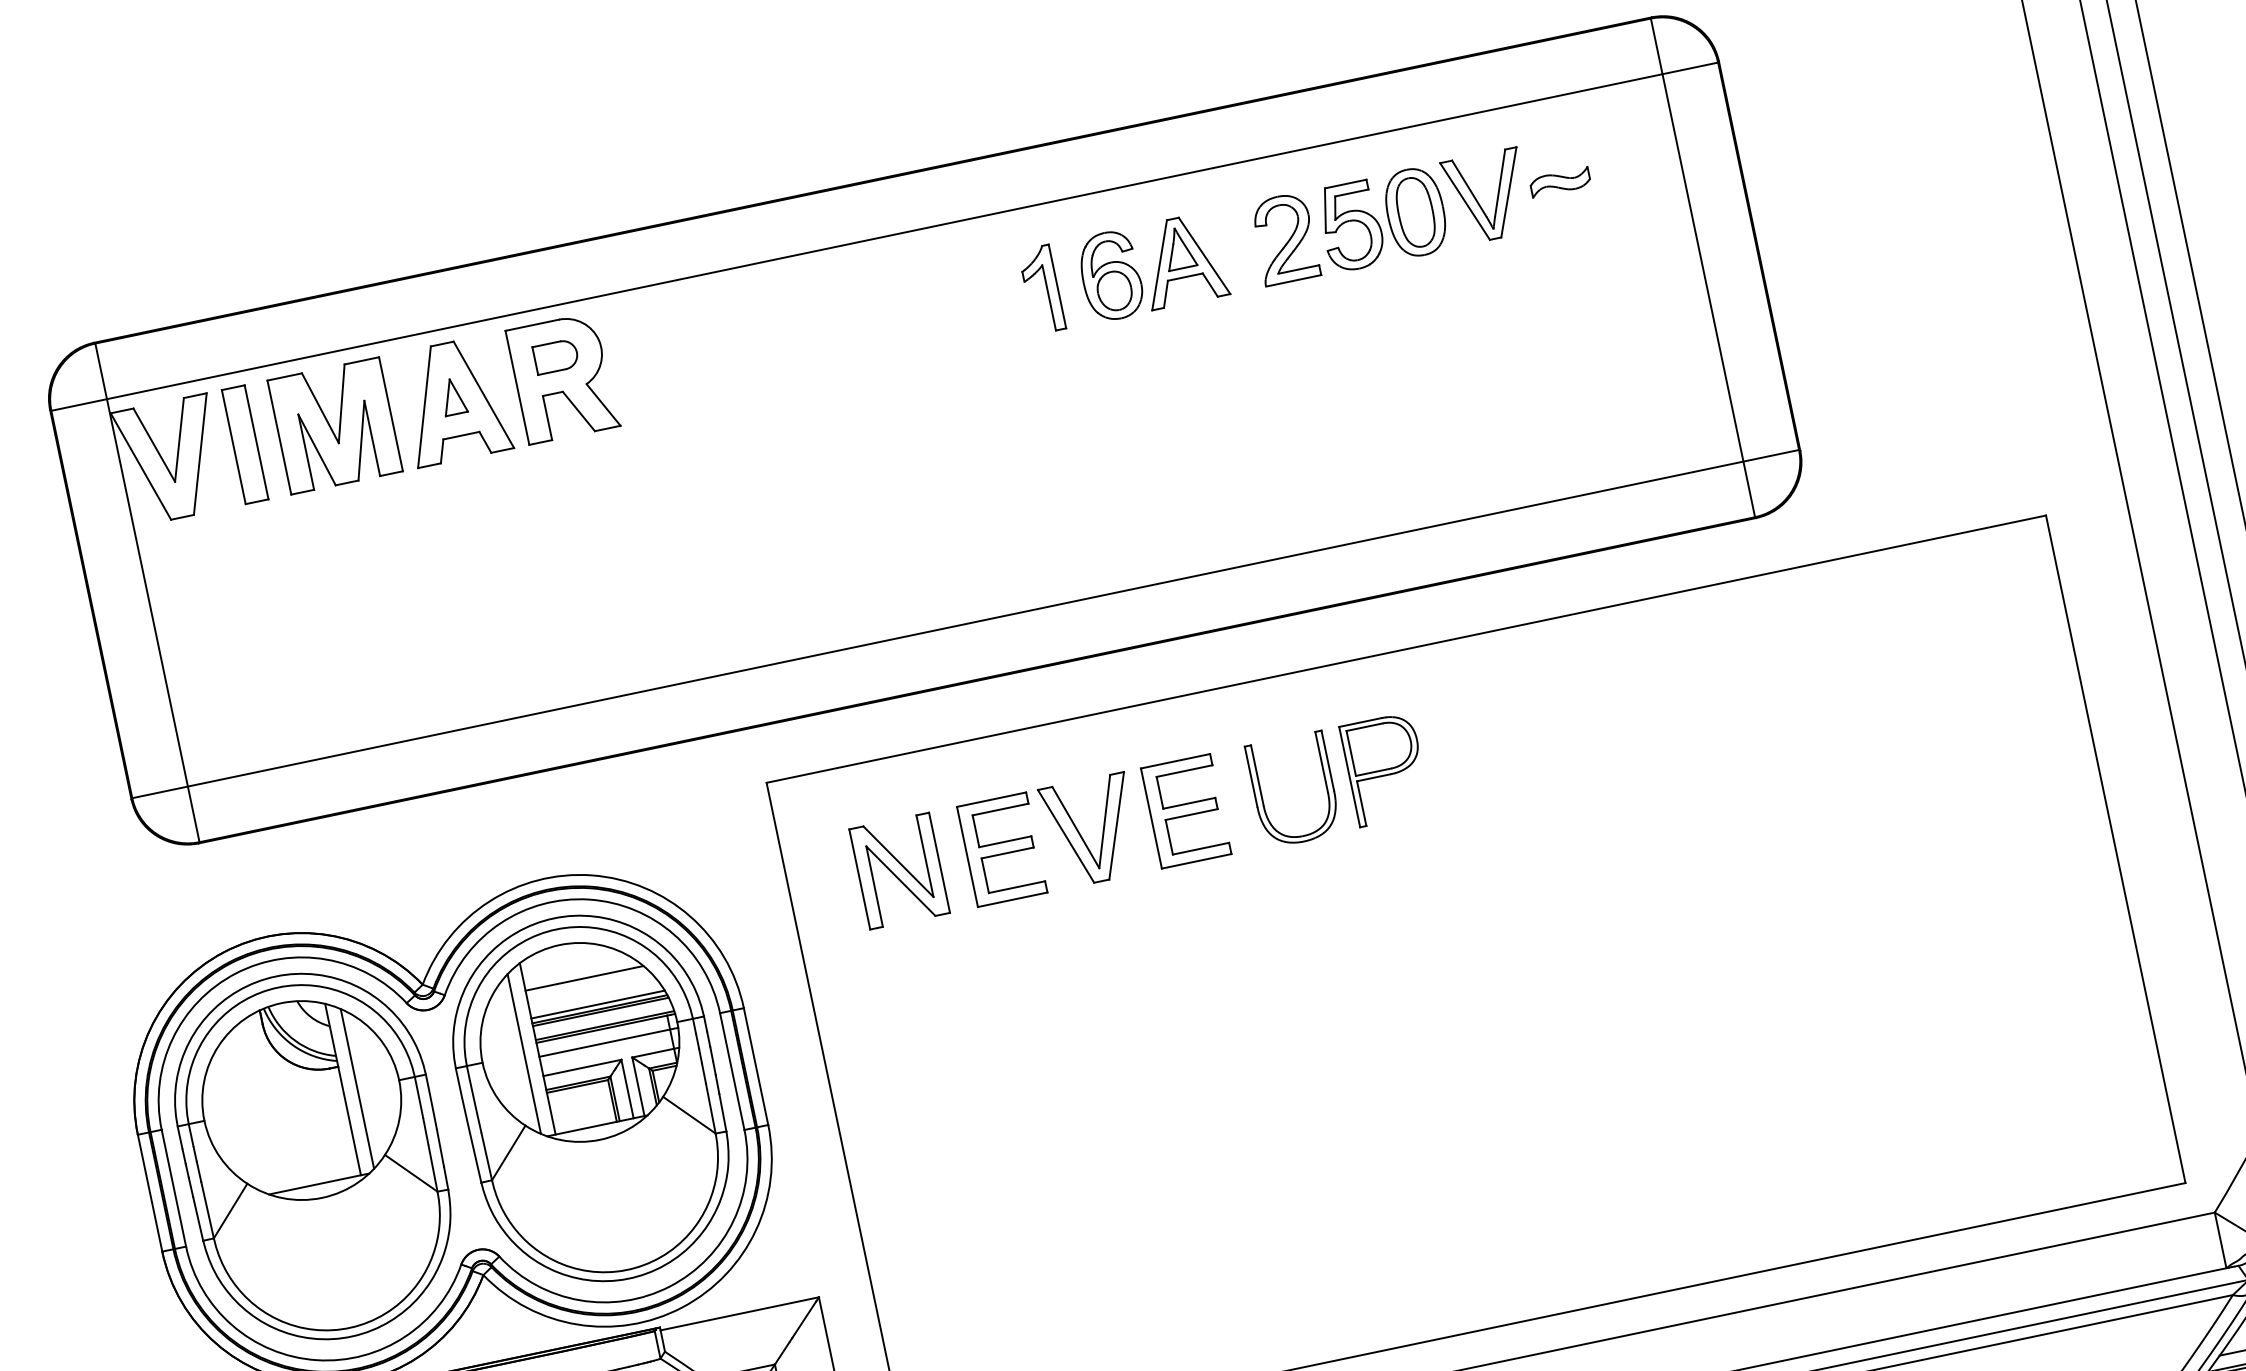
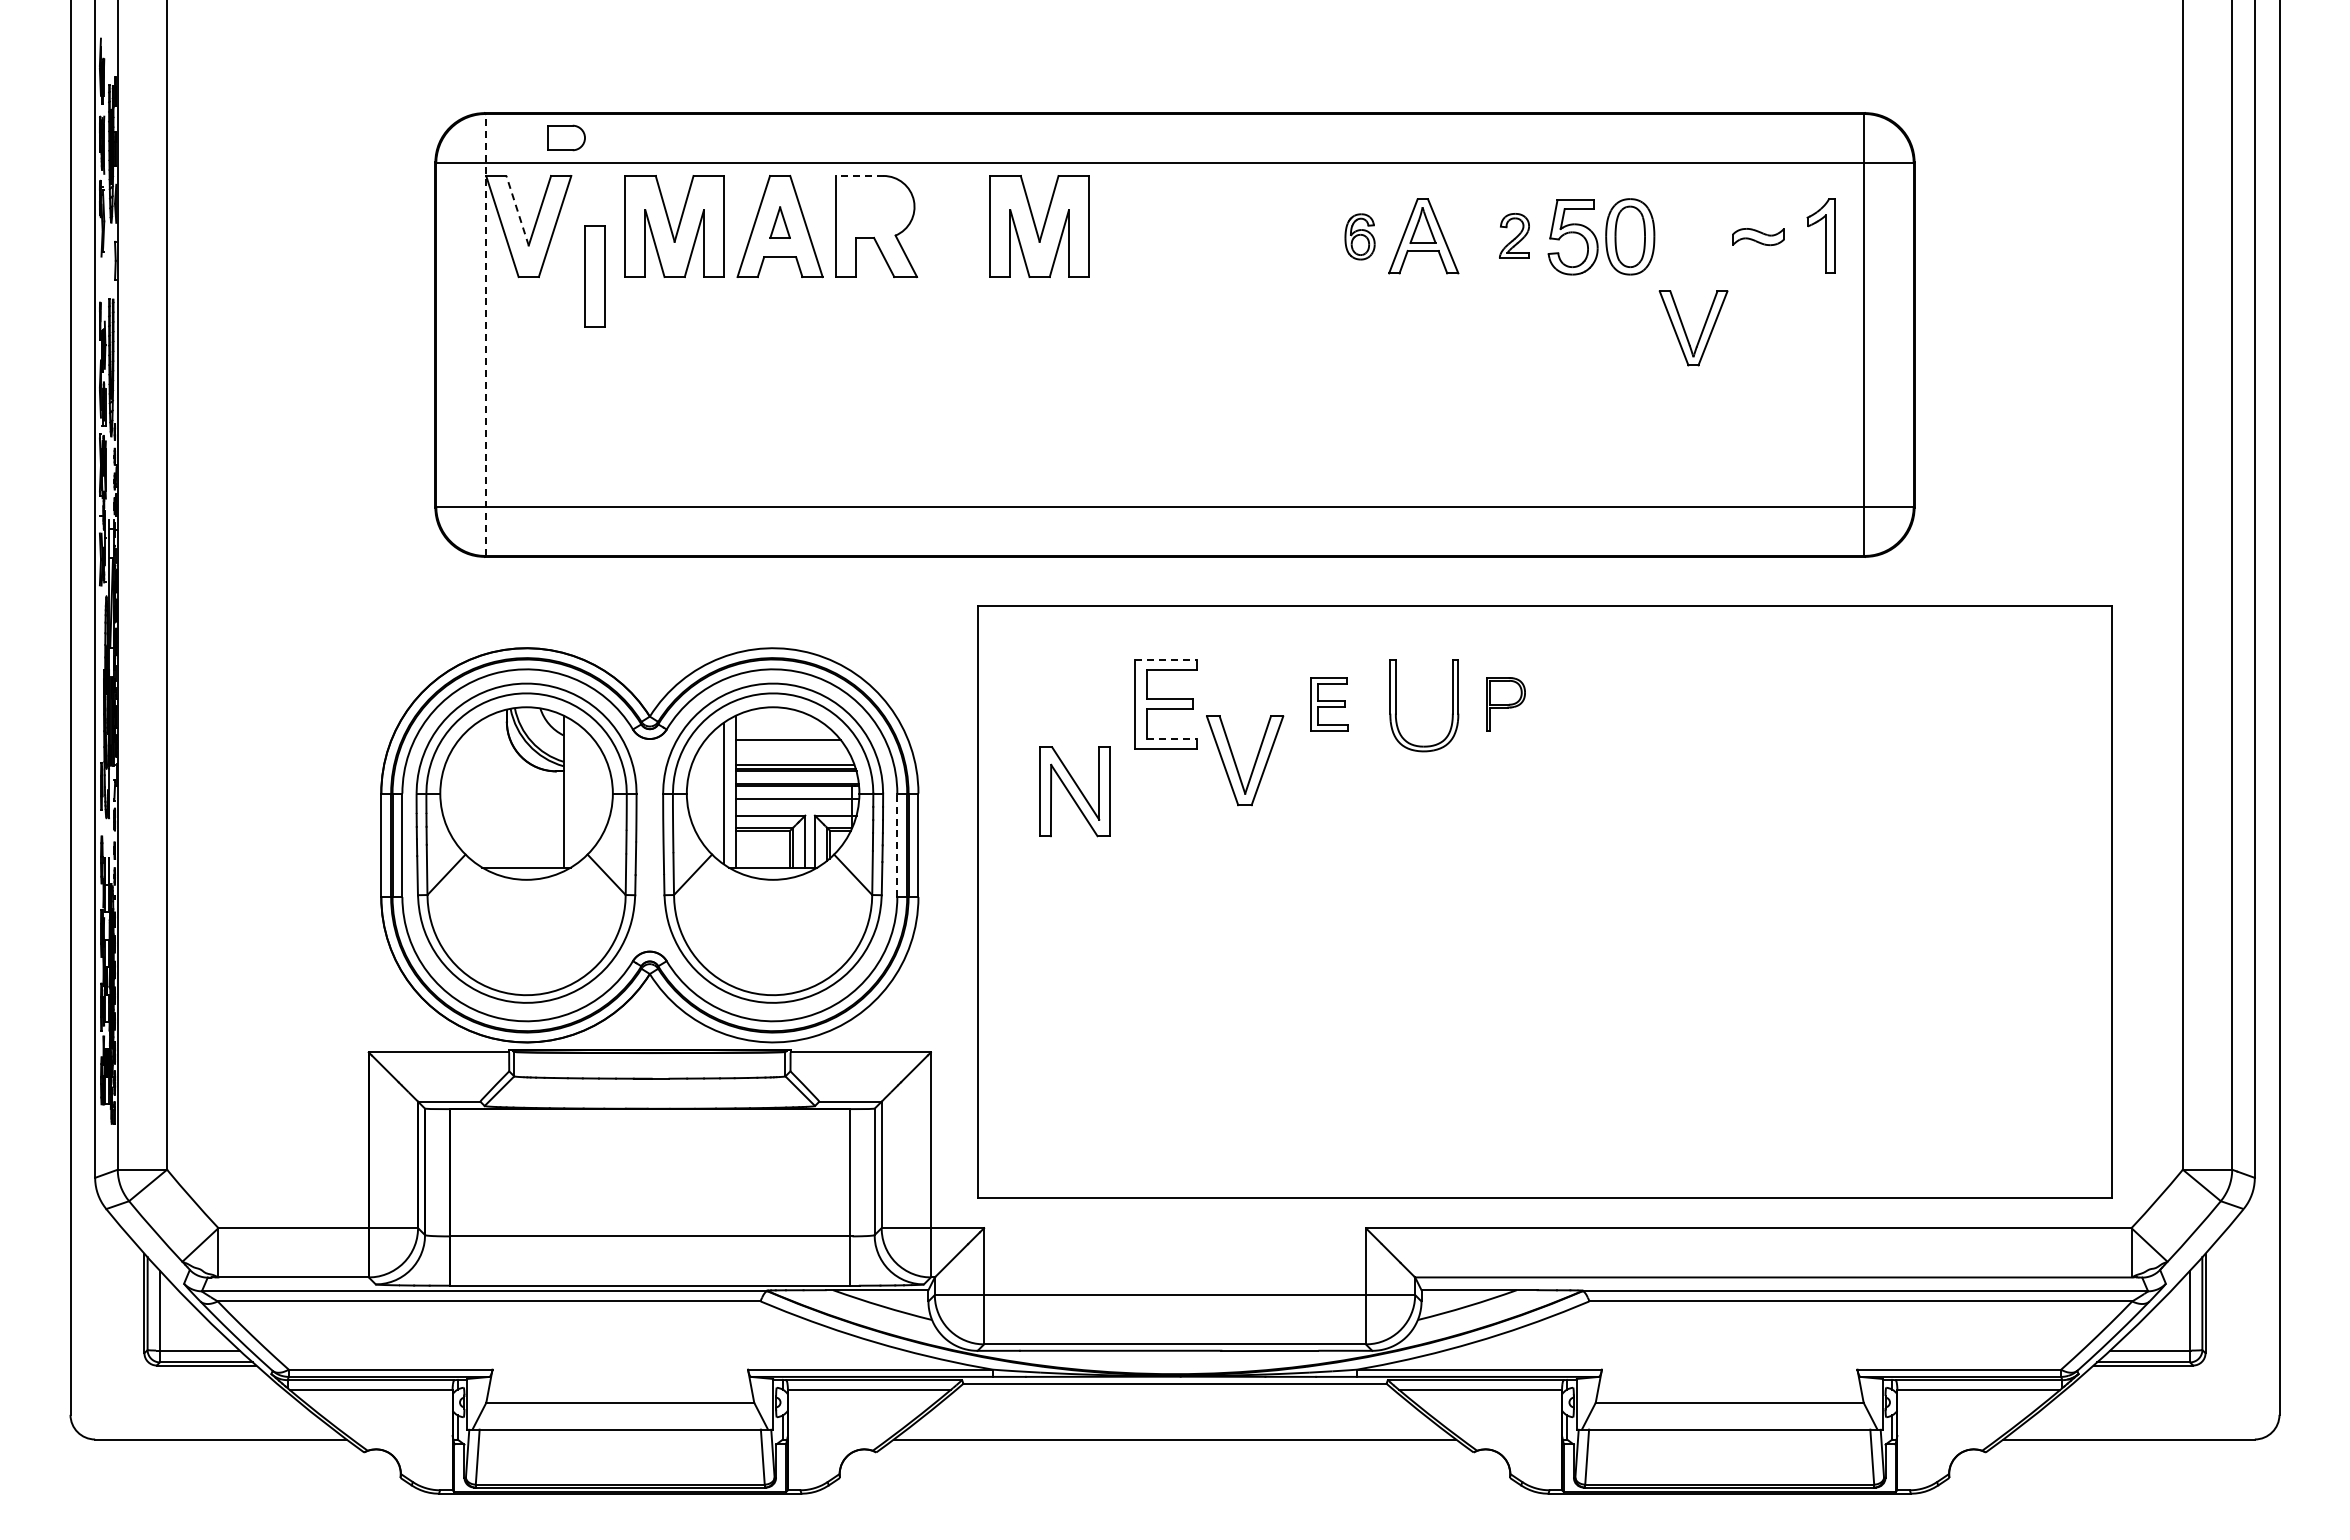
part: (1479, 203) -> (1686, 332), moved
part: (1284, 238) -> (1514, 235), size x0.6
part: (1110, 275) -> (1359, 236), size x0.6
part: (1041, 289) -> (1820, 235), moved
line: (531, 324) -> (859, 175), solid -> dashed
part: (746, 339) -> (1039, 226), added
part: (555, 356) -> (566, 137), moved
line: (154, 444) -> (517, 210), solid -> dashed
part: (244, 444) -> (594, 276), moved
line: (147, 593) -> (485, 335), solid -> dashed
part: (1385, 769) -> (1505, 704), size x0.6
line: (991, 799) -> (1165, 660), solid -> dashed
part: (1185, 811) -> (1328, 704), size x0.6
part: (1102, 830) -> (1254, 762), moved
part: (898, 870) -> (1074, 791), moved
line: (1016, 887) -> (1171, 739), solid -> dashed
line: (732, 1071) -> (897, 845), solid -> dashed
line: (356, 1088) -> (575, 793), removed

